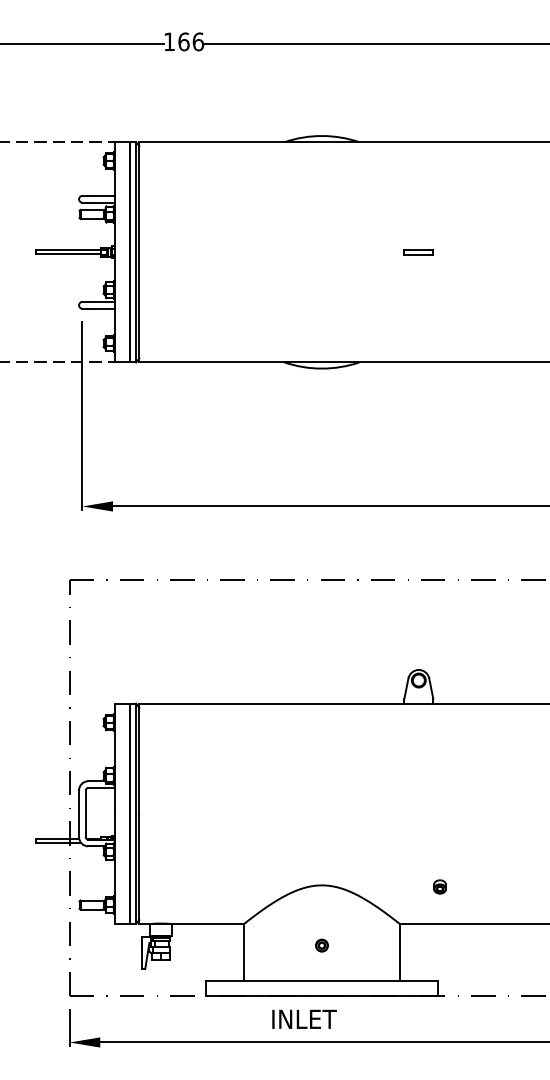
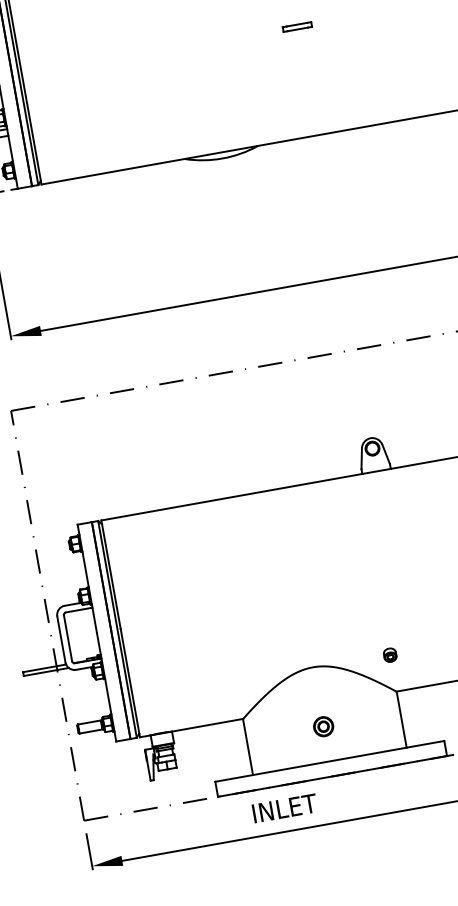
part: (439, 886) -> (389, 654), moved
part: (321, 945) -> (323, 726), size x1.6
text: (304, 1018) -> (284, 807), moved

